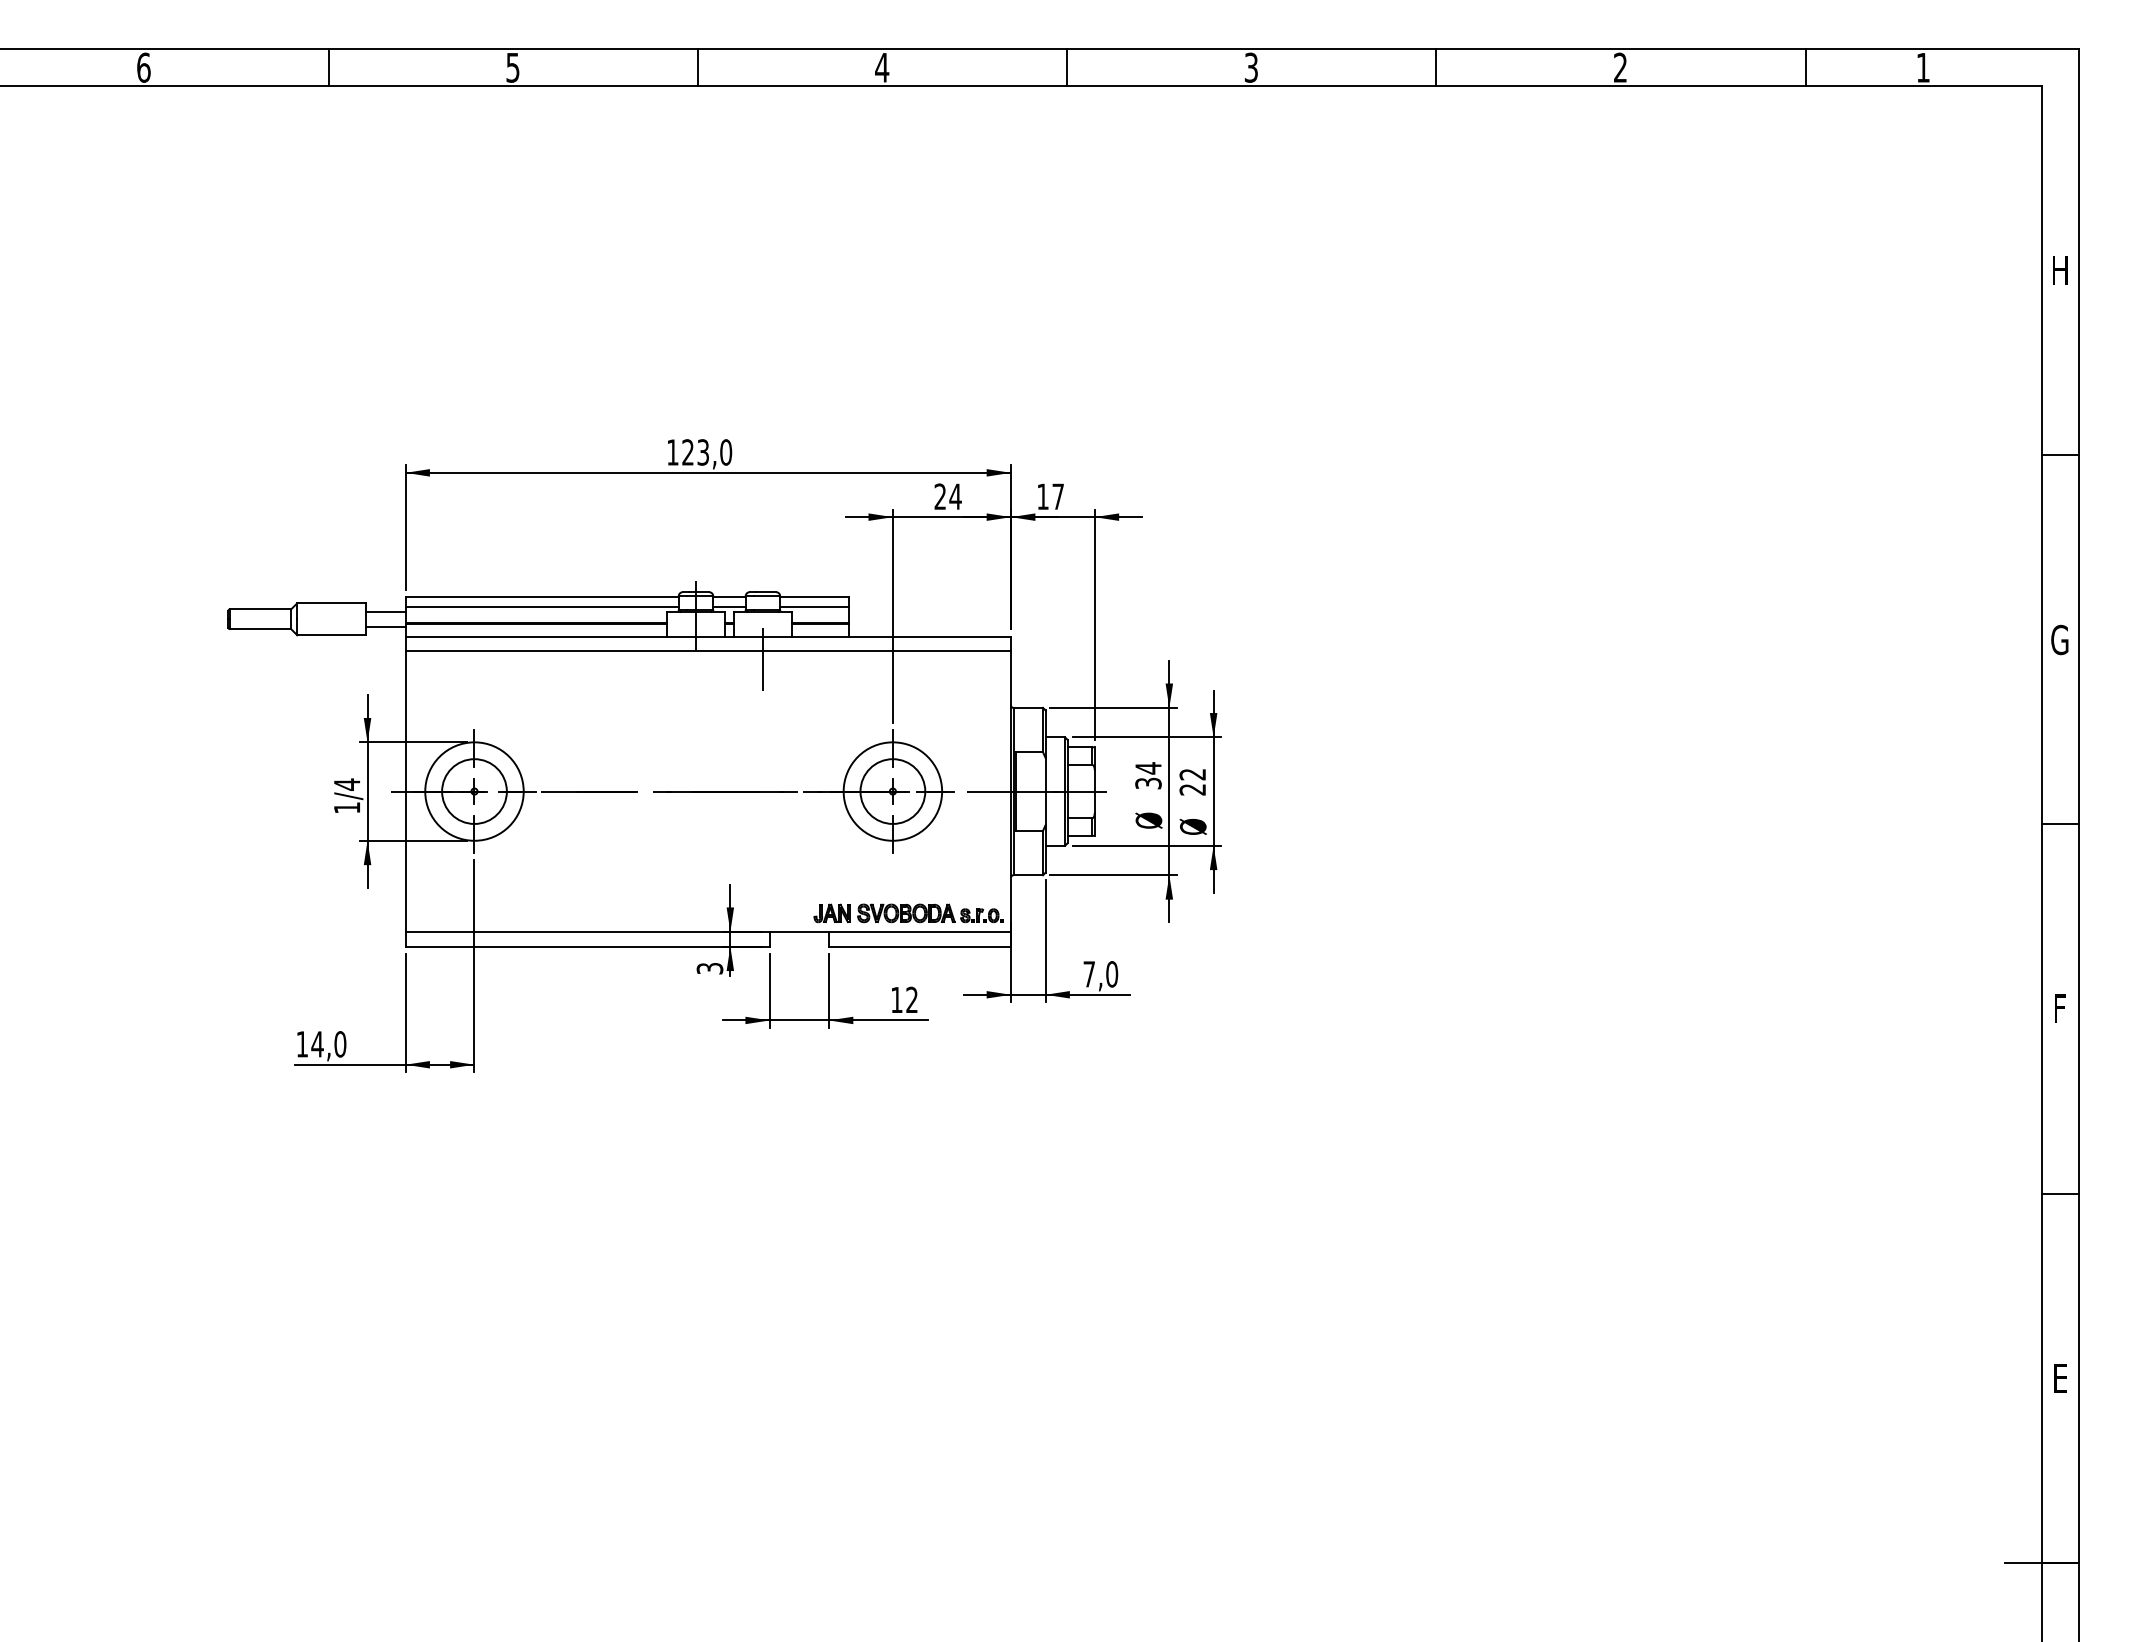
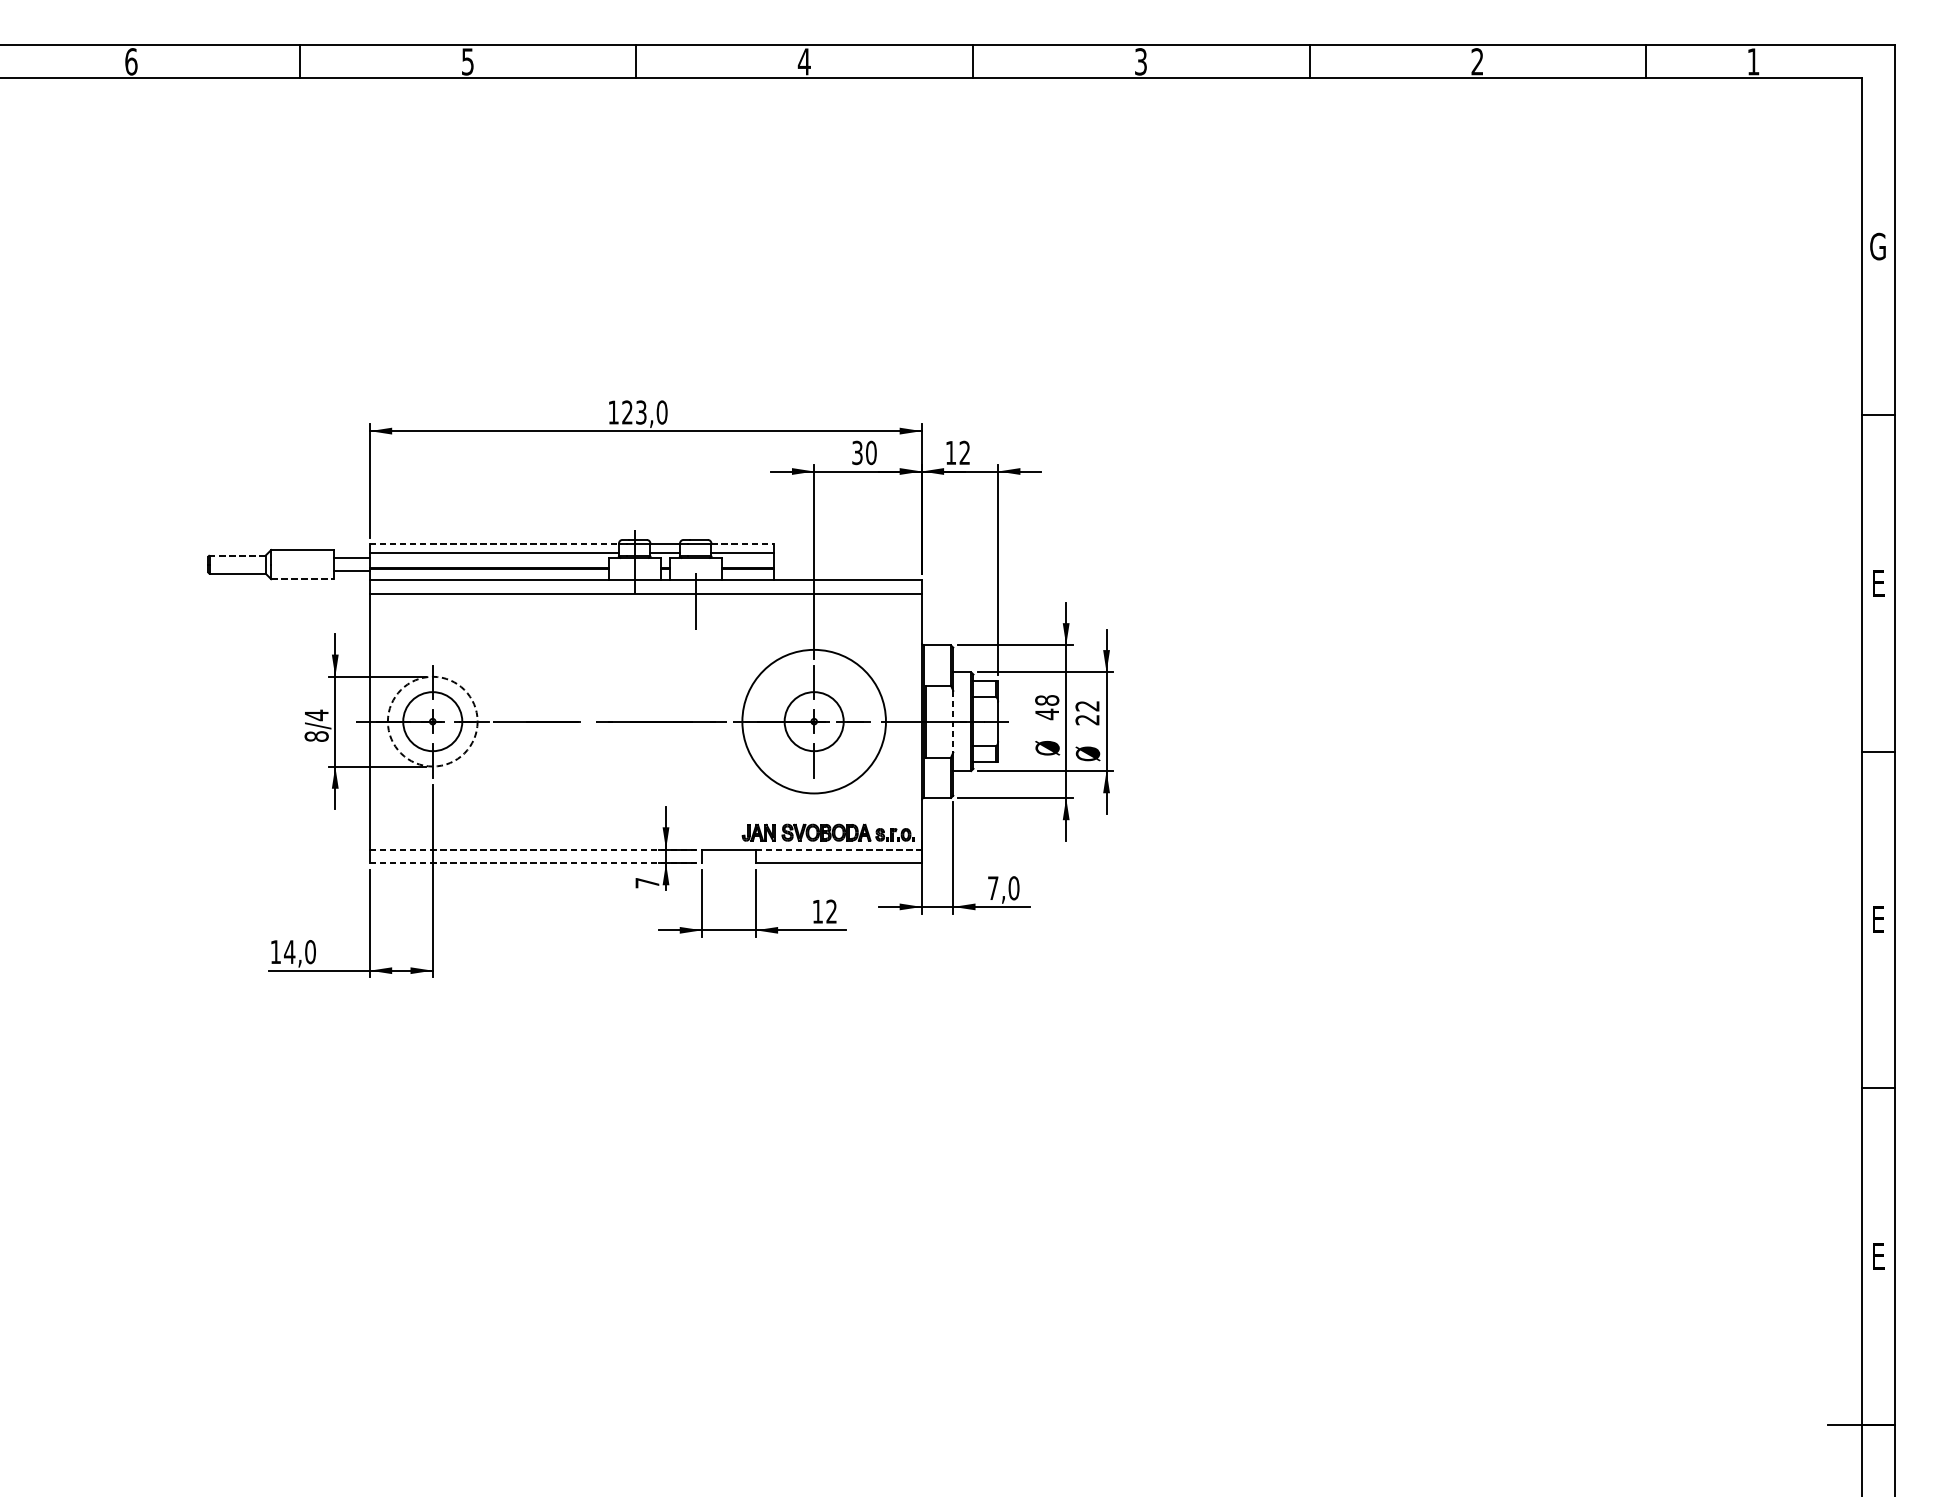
text: (2059, 270) -> (1877, 246), H -> G
text: (947, 496) -> (863, 452), 24 -> 30
text: (1057, 496) -> (964, 452), 17 -> 12
line: (542, 597) -> (494, 544), solid -> dashed
line: (814, 597) -> (742, 544), solid -> dashed
line: (260, 609) -> (237, 555), solid -> dashed
line: (332, 635) -> (303, 579), solid -> dashed
text: (2059, 639) -> (1877, 583), G -> E
text: (1148, 775) -> (1047, 707), 34 -> 48
circle: (474, 791) -> (432, 721), solid -> dashed
circle: (892, 791) -> (813, 721), size x1.6
line: (1045, 791) -> (953, 721), solid -> dashed
text: (346, 807) -> (316, 736), 1/4 -> 8/4
line: (588, 931) -> (536, 849), solid -> dashed
line: (920, 931) -> (839, 849), solid -> dashed
line: (588, 946) -> (536, 862), solid -> dashed
text: (709, 968) -> (647, 882), 3 -> 7
text: (2060, 1008) -> (1878, 919), F -> E

